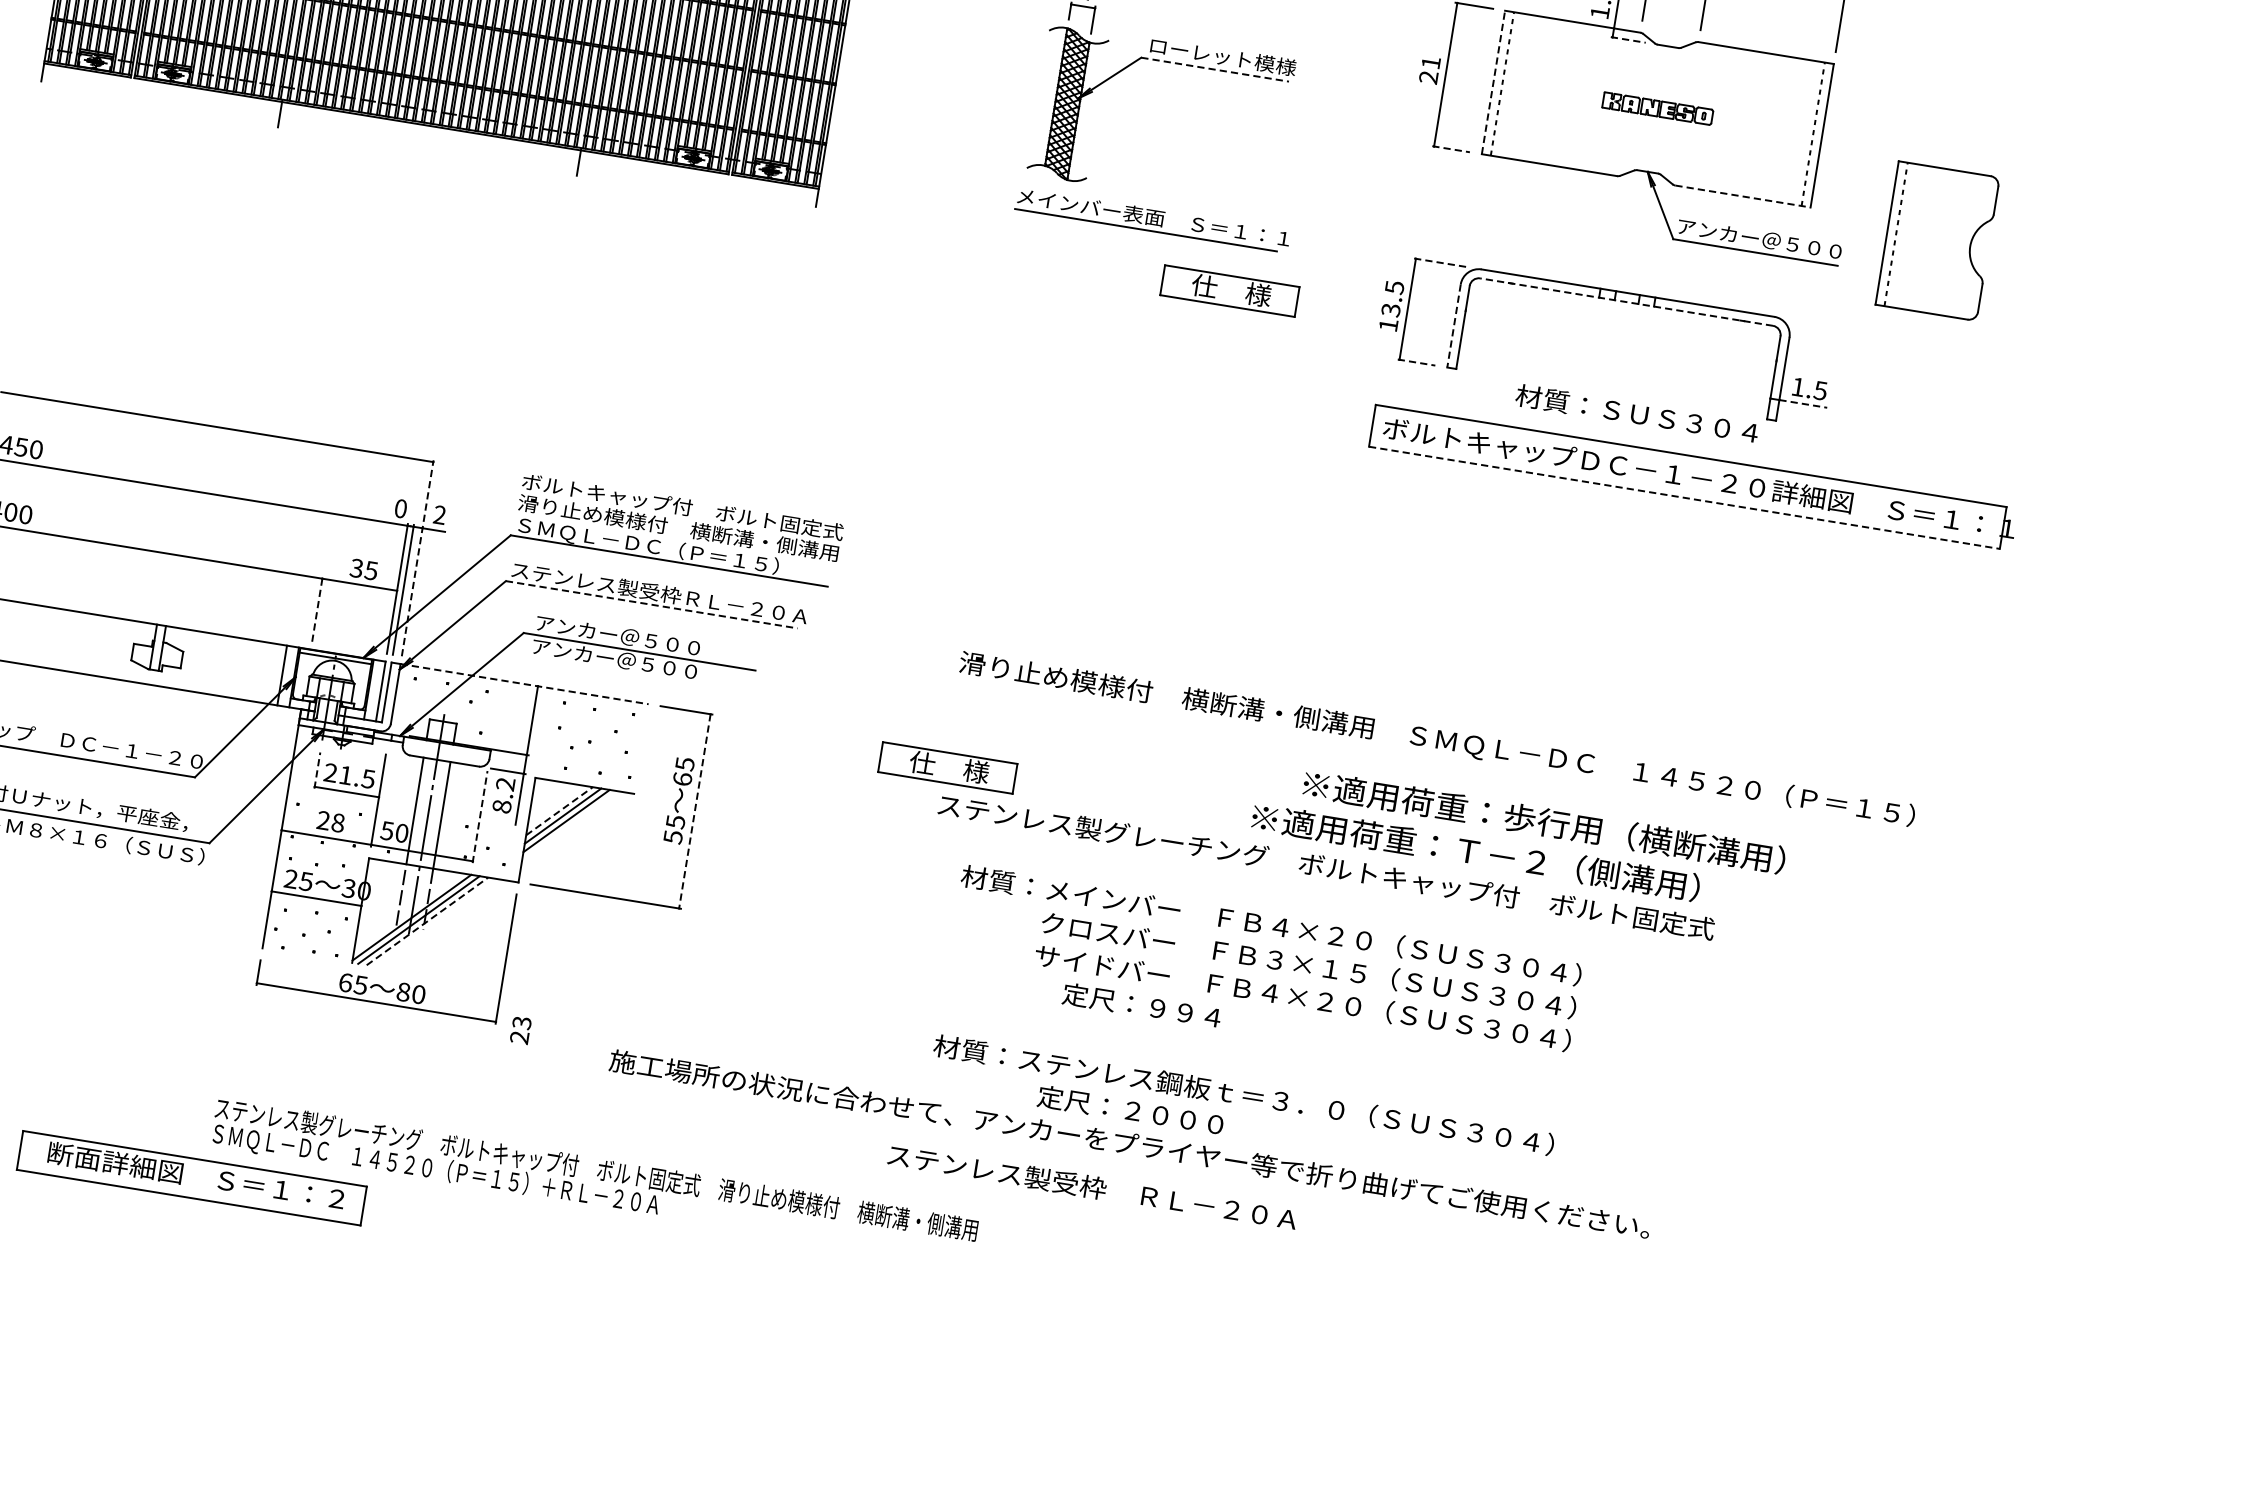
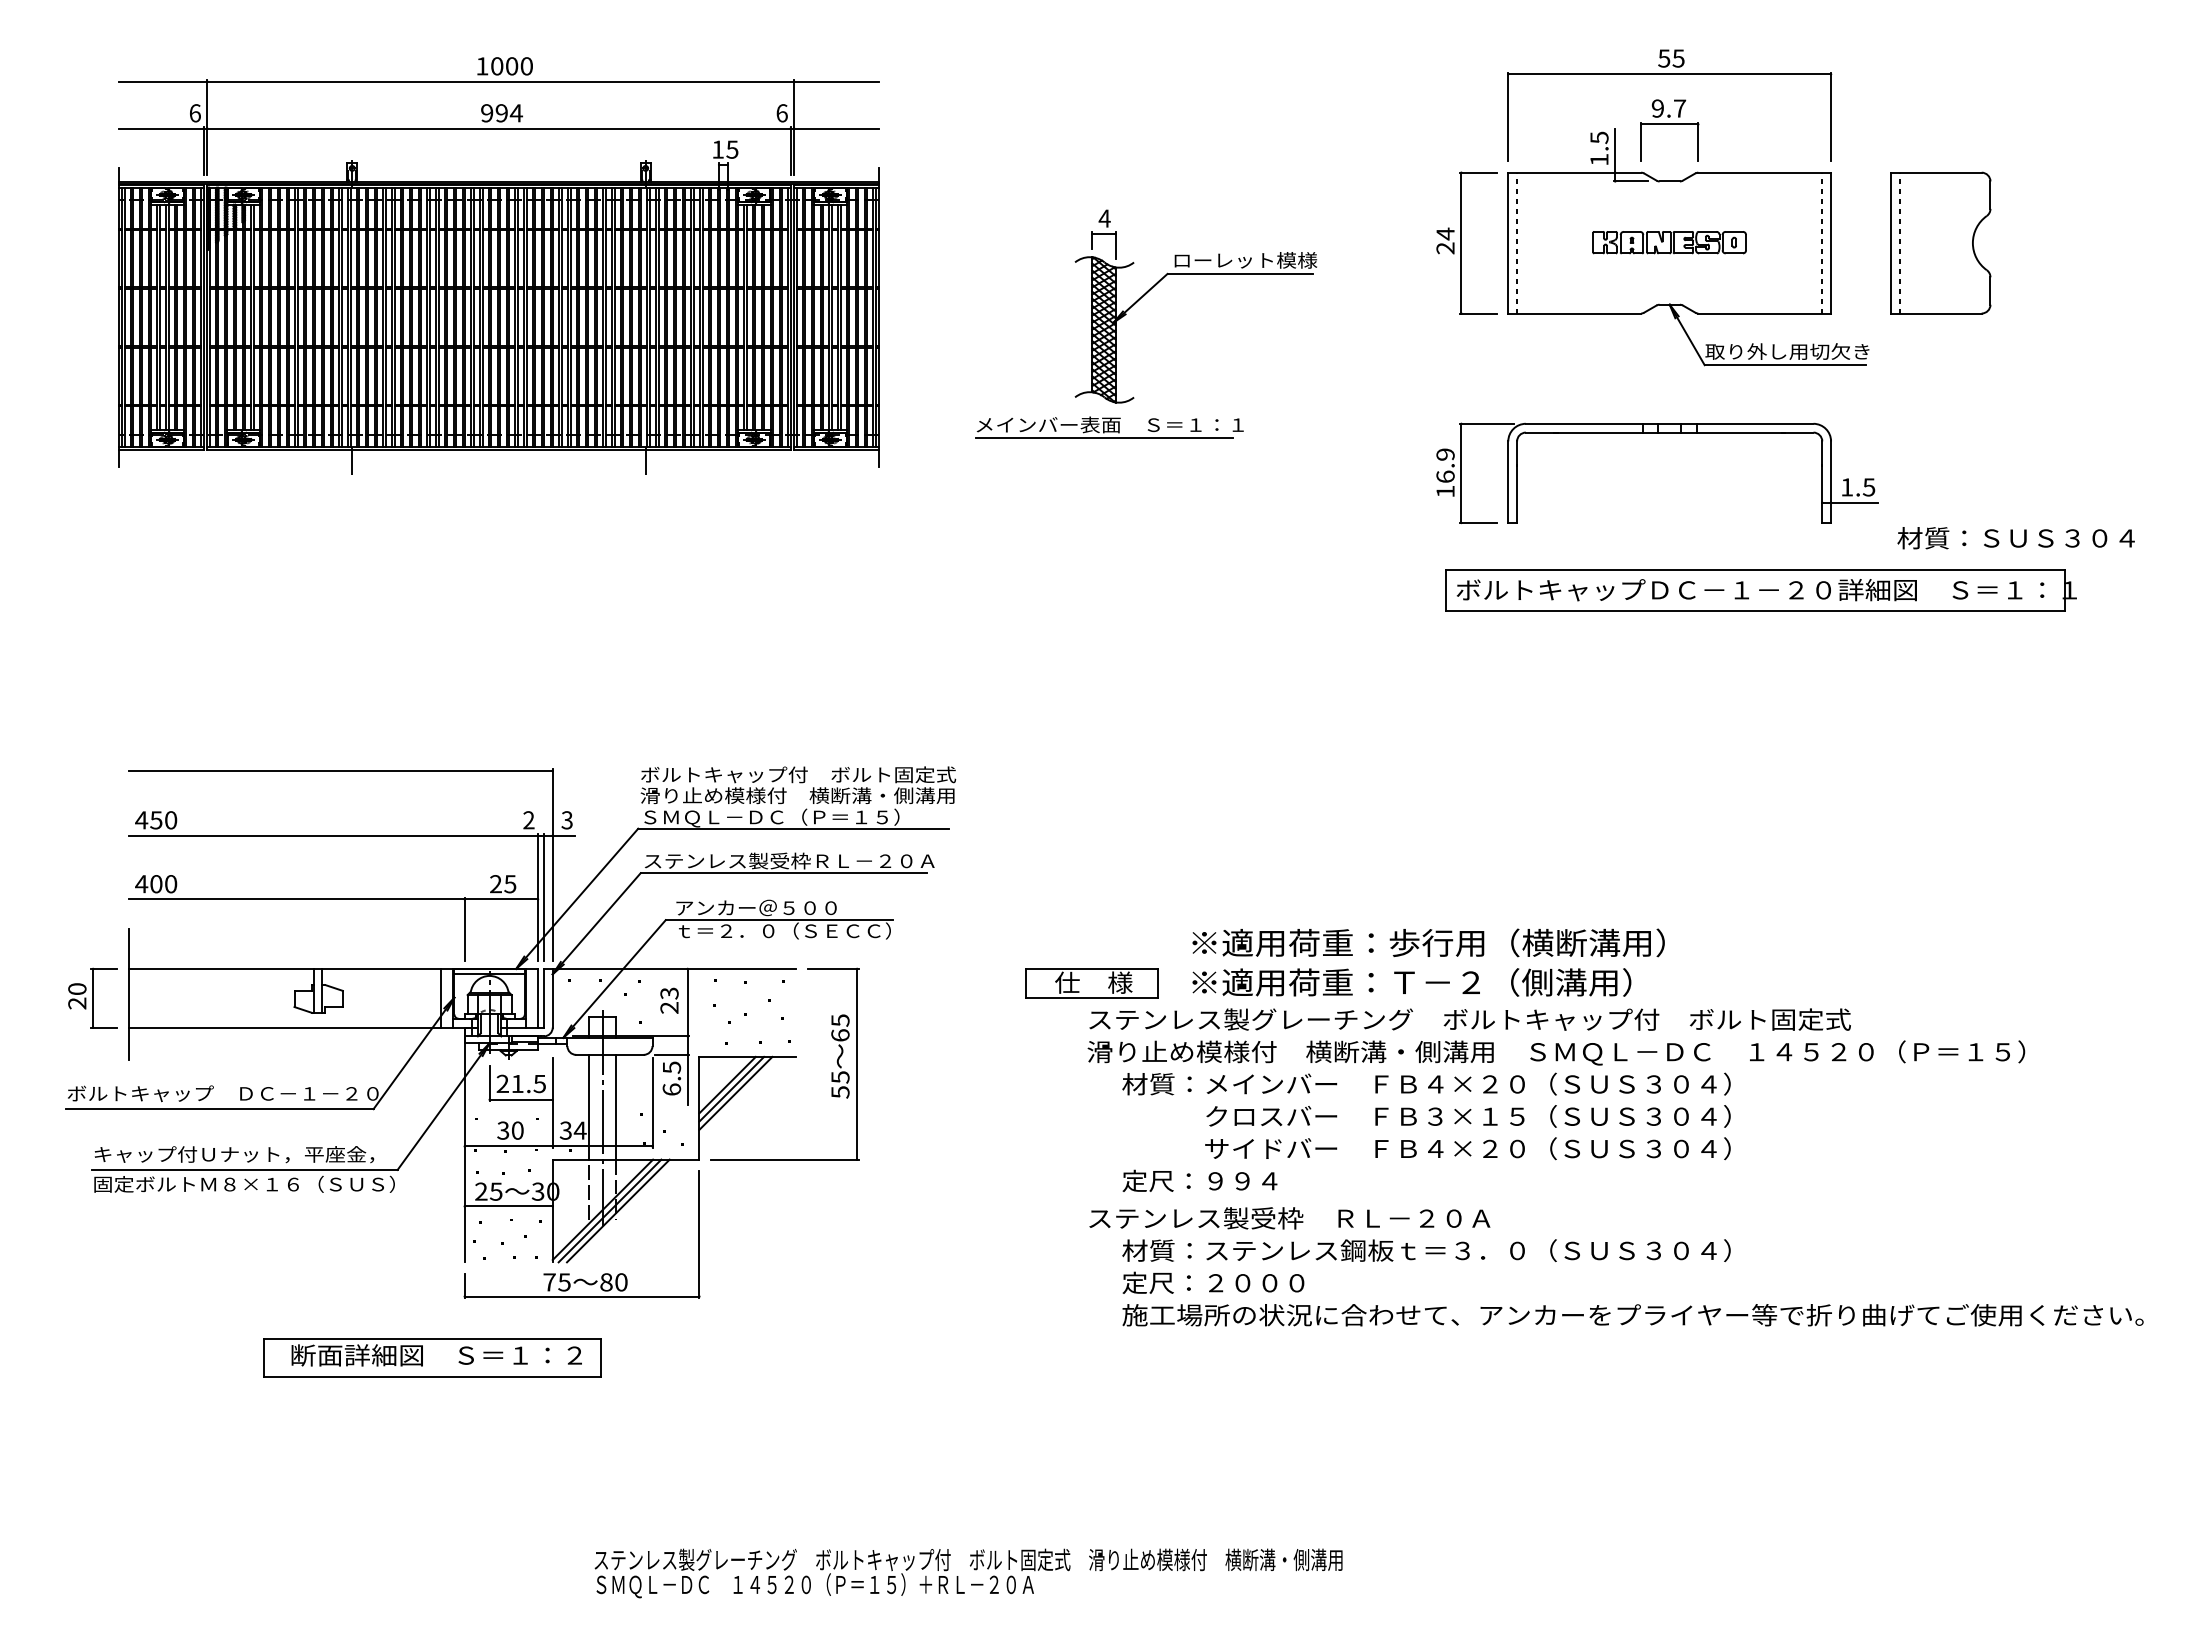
line: (1629, 40) -> (1631, 181), dashed -> solid
text: (1431, 62) -> (1445, 233), 21 -> 24
line: (1215, 69) -> (1240, 273), dashed -> solid
line: (1493, 81) -> (1508, 242), dashed -> solid
part: (1657, 108) -> (1669, 242), size x1.43
line: (1451, 149) -> (1478, 313), dashed -> solid
line: (1743, 196) -> (1765, 313), dashed -> solid
part: (1152, 220) -> (1109, 427), moved
text: (1759, 238) -> (1787, 351), アンカー＠５００ -> 取り外し用切欠き
part: (1937, 240) -> (1940, 242), moved
line: (1442, 262) -> (1487, 423), dashed -> solid
part: (1228, 290) -> (1287, 483), removed
text: (1392, 298) -> (1445, 465), 13.5 -> 16.9
line: (1626, 301) -> (1669, 432), dashed -> solid
line: (1454, 326) -> (1508, 482), dashed -> solid
line: (1417, 362) -> (1478, 522), dashed -> solid
line: (1804, 403) -> (1855, 502), dashed -> solid
text: (1636, 414) -> (2015, 538), moved
line: (1684, 497) -> (1755, 610), dashed -> solid
text: (400, 508) -> (528, 820), 0 -> 2
text: (439, 515) -> (566, 820), 2 -> 3
line: (417, 557) -> (552, 864), dashed -> solid
text: (356, 568) -> (495, 884), 35 -> 25
line: (652, 605) -> (784, 873), dashed -> solid
line: (317, 609) -> (464, 929), dashed -> solid
text: (641, 663) -> (783, 930), アンカー＠５００ -> ｔ＝２．０（ＳＥＣＣ）
line: (524, 683) -> (674, 968), dashed -> solid
text: (1437, 739) -> (1556, 1052), moved
line: (317, 770) -> (489, 1083), dashed -> solid
text: (503, 795) -> (671, 1078), 8.2 -> 6.5
line: (559, 811) -> (727, 1085), dashed -> solid
line: (695, 811) -> (857, 1064), dashed -> solid
line: (480, 816) -> (652, 1102), dashed -> solid
text: (330, 821) -> (510, 1130), 28 -> 30
text: (1544, 821) -> (1428, 942), moved
text: (395, 832) -> (573, 1130), 50 -> 34
text: (1475, 852) -> (1411, 982), moved
line: (427, 920) -> (618, 1210), dashed -> solid
text: (345, 982) -> (549, 1282), 65 -> 75
text: (1141, 1005) -> (1199, 1180), moved
text: (520, 1030) -> (669, 1000), moved
text: (1130, 1110) -> (1213, 1282), moved
text: (1129, 1144) -> (1632, 1315), moved
part: (191, 1177) -> (432, 1357), moved
text: (594, 1183) -> (968, 1573), moved
text: (1092, 1187) -> (1289, 1218), moved

